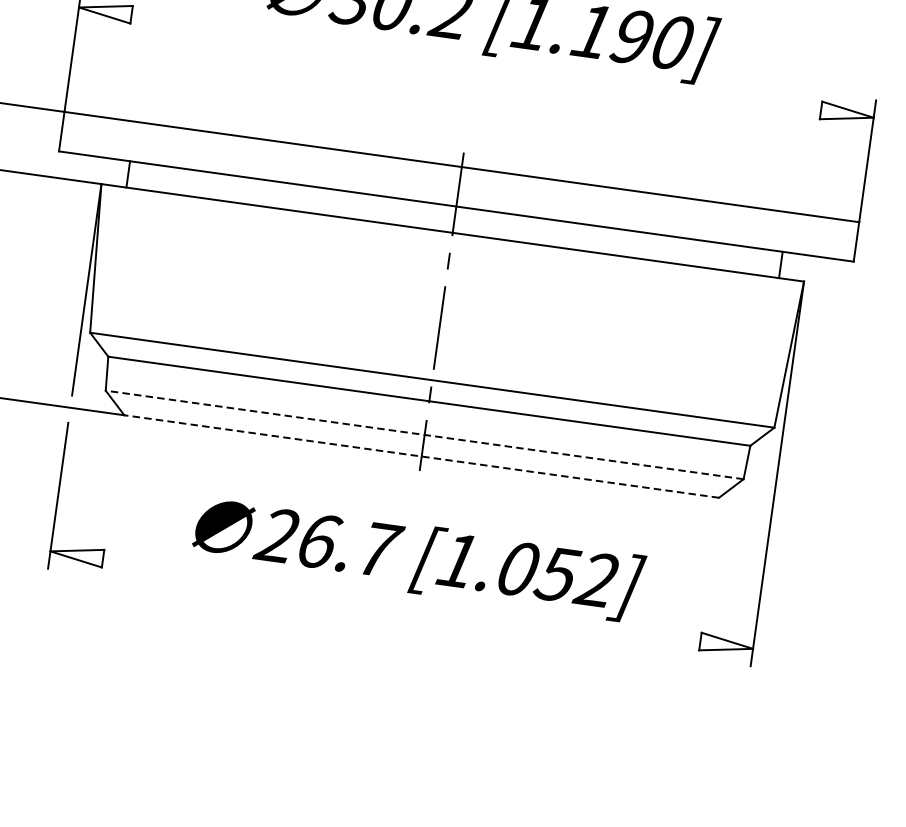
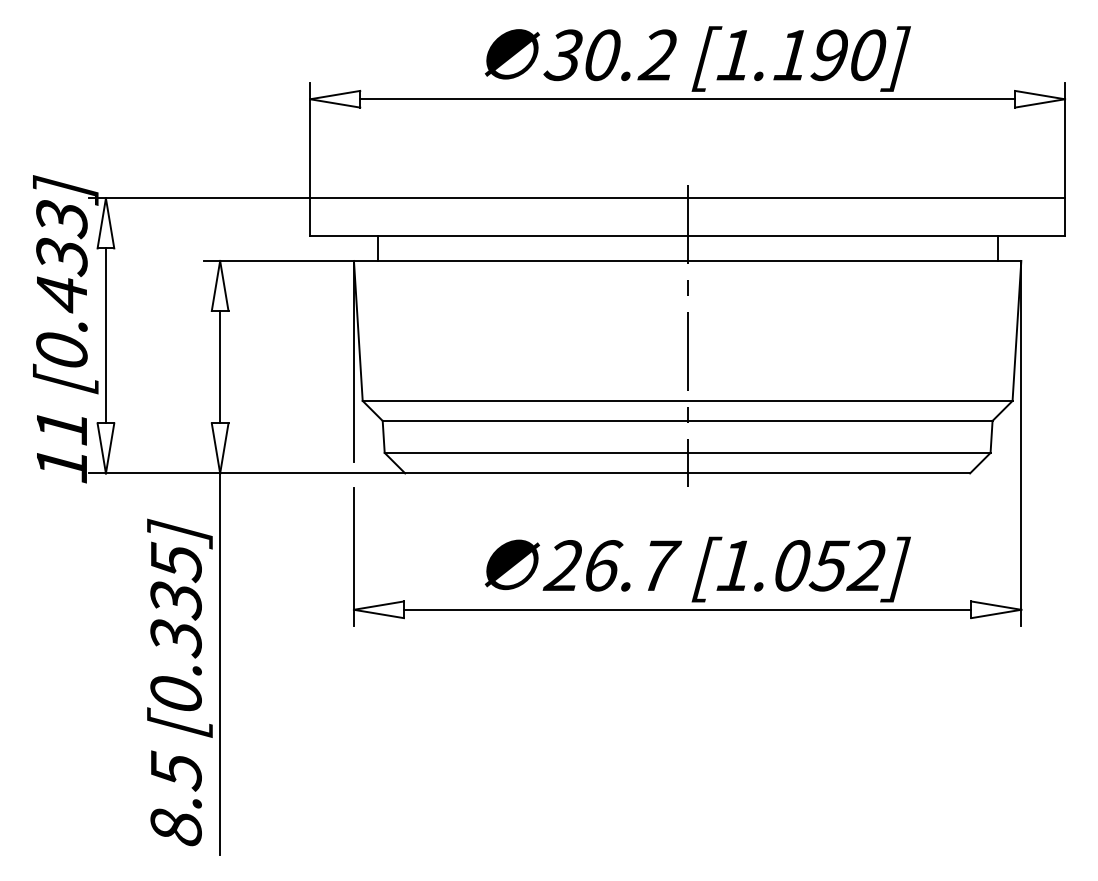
line: (476, 62) -> (687, 99), added
line: (424, 434) -> (687, 452), dashed -> solid
line: (421, 456) -> (687, 473), dashed -> solid
line: (401, 599) -> (687, 609), added

